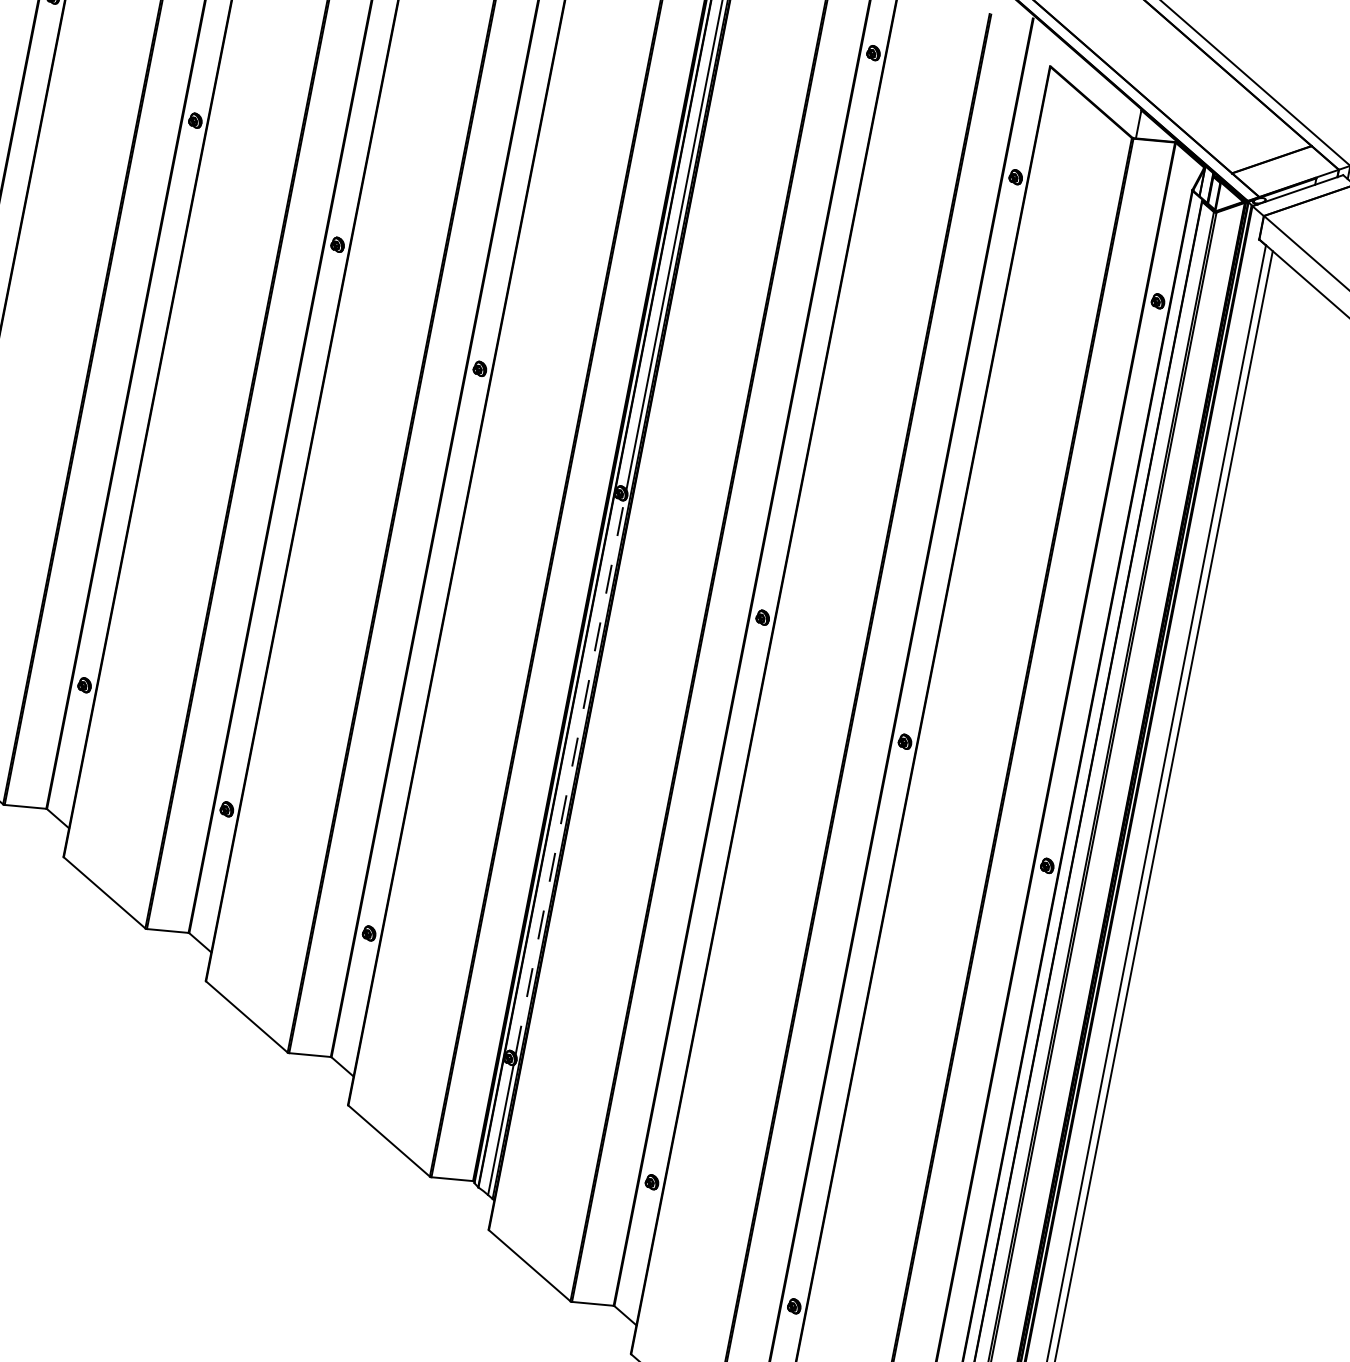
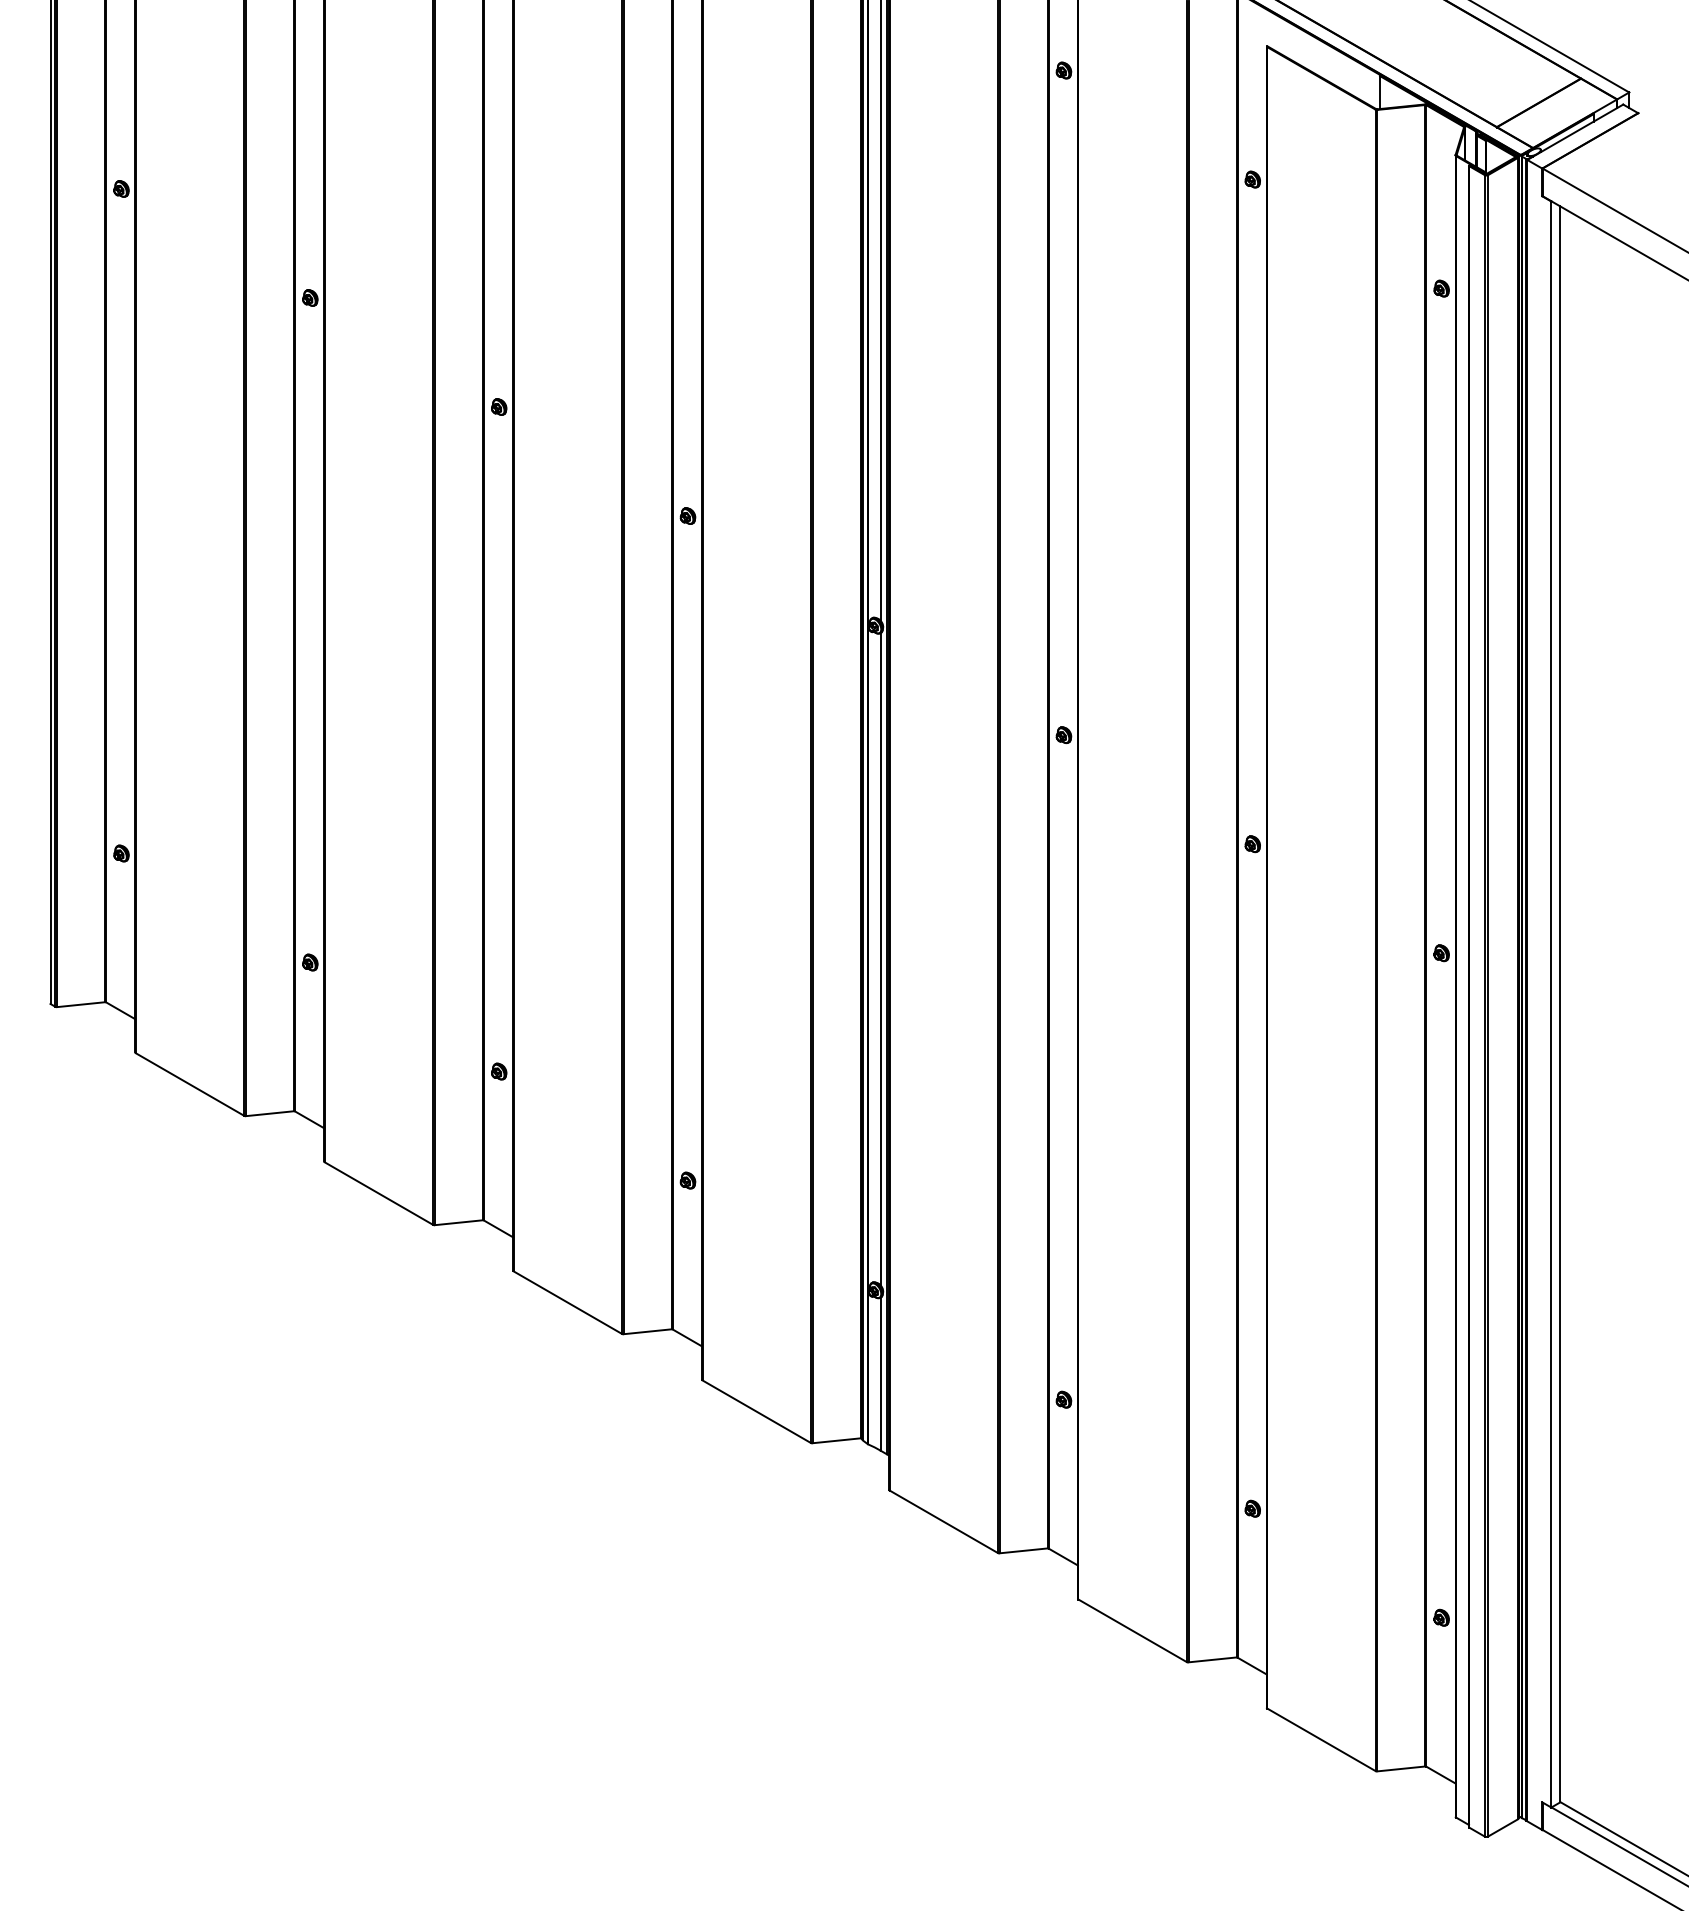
line: (569, 776) -> (880, 958), dashed -> solid

